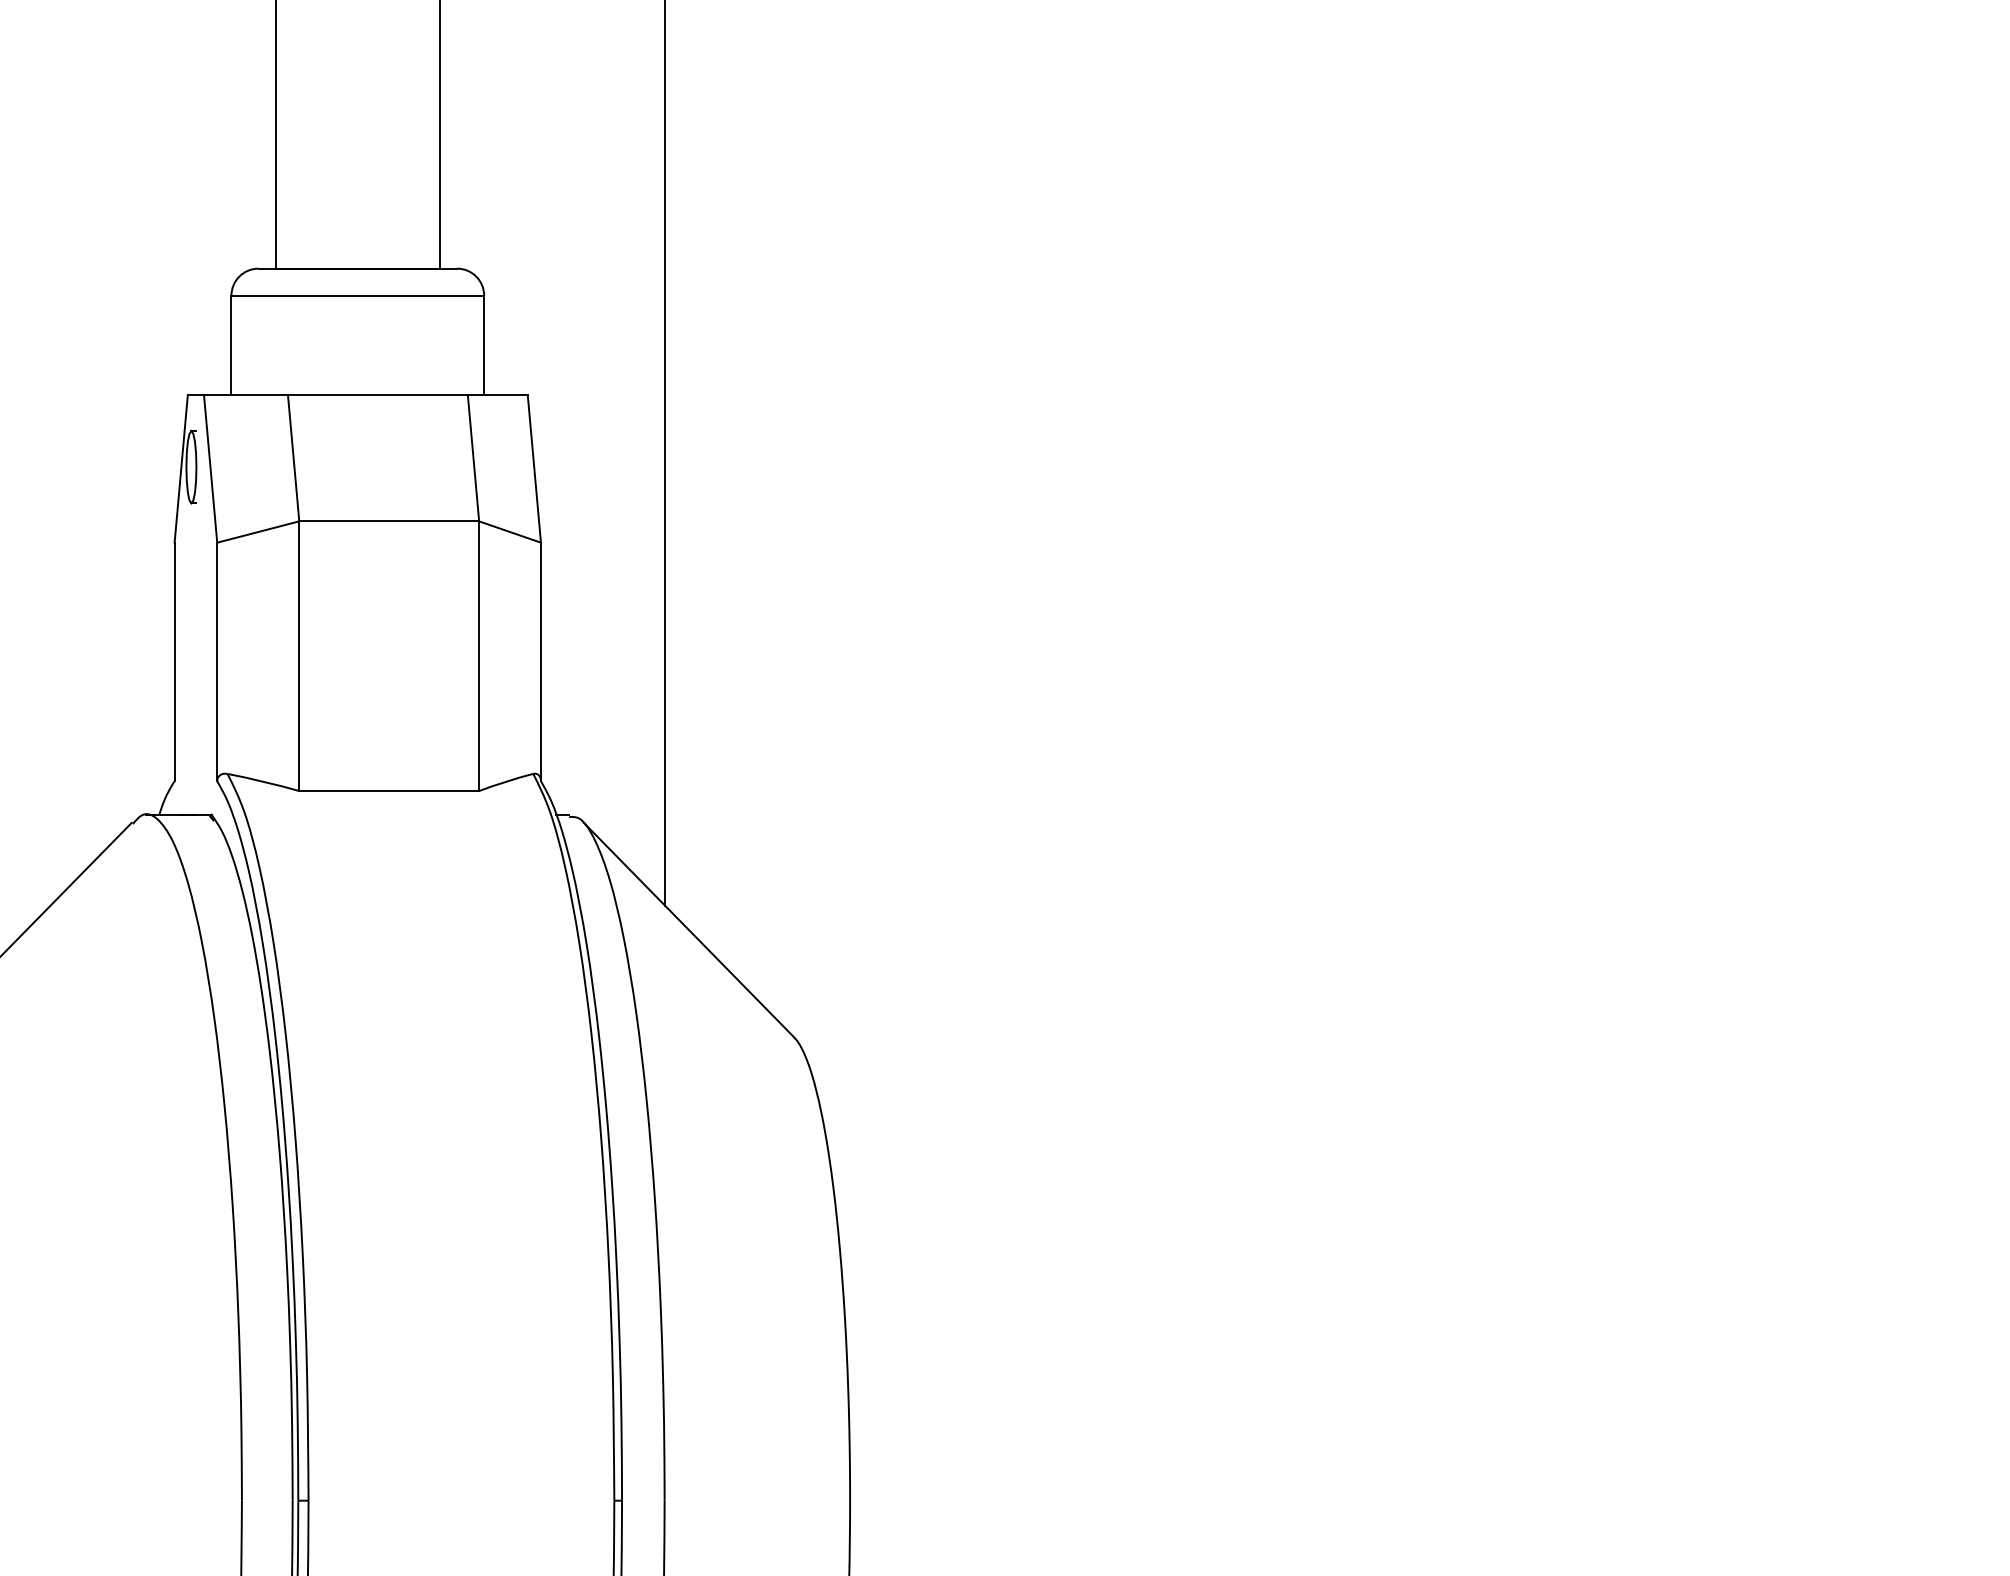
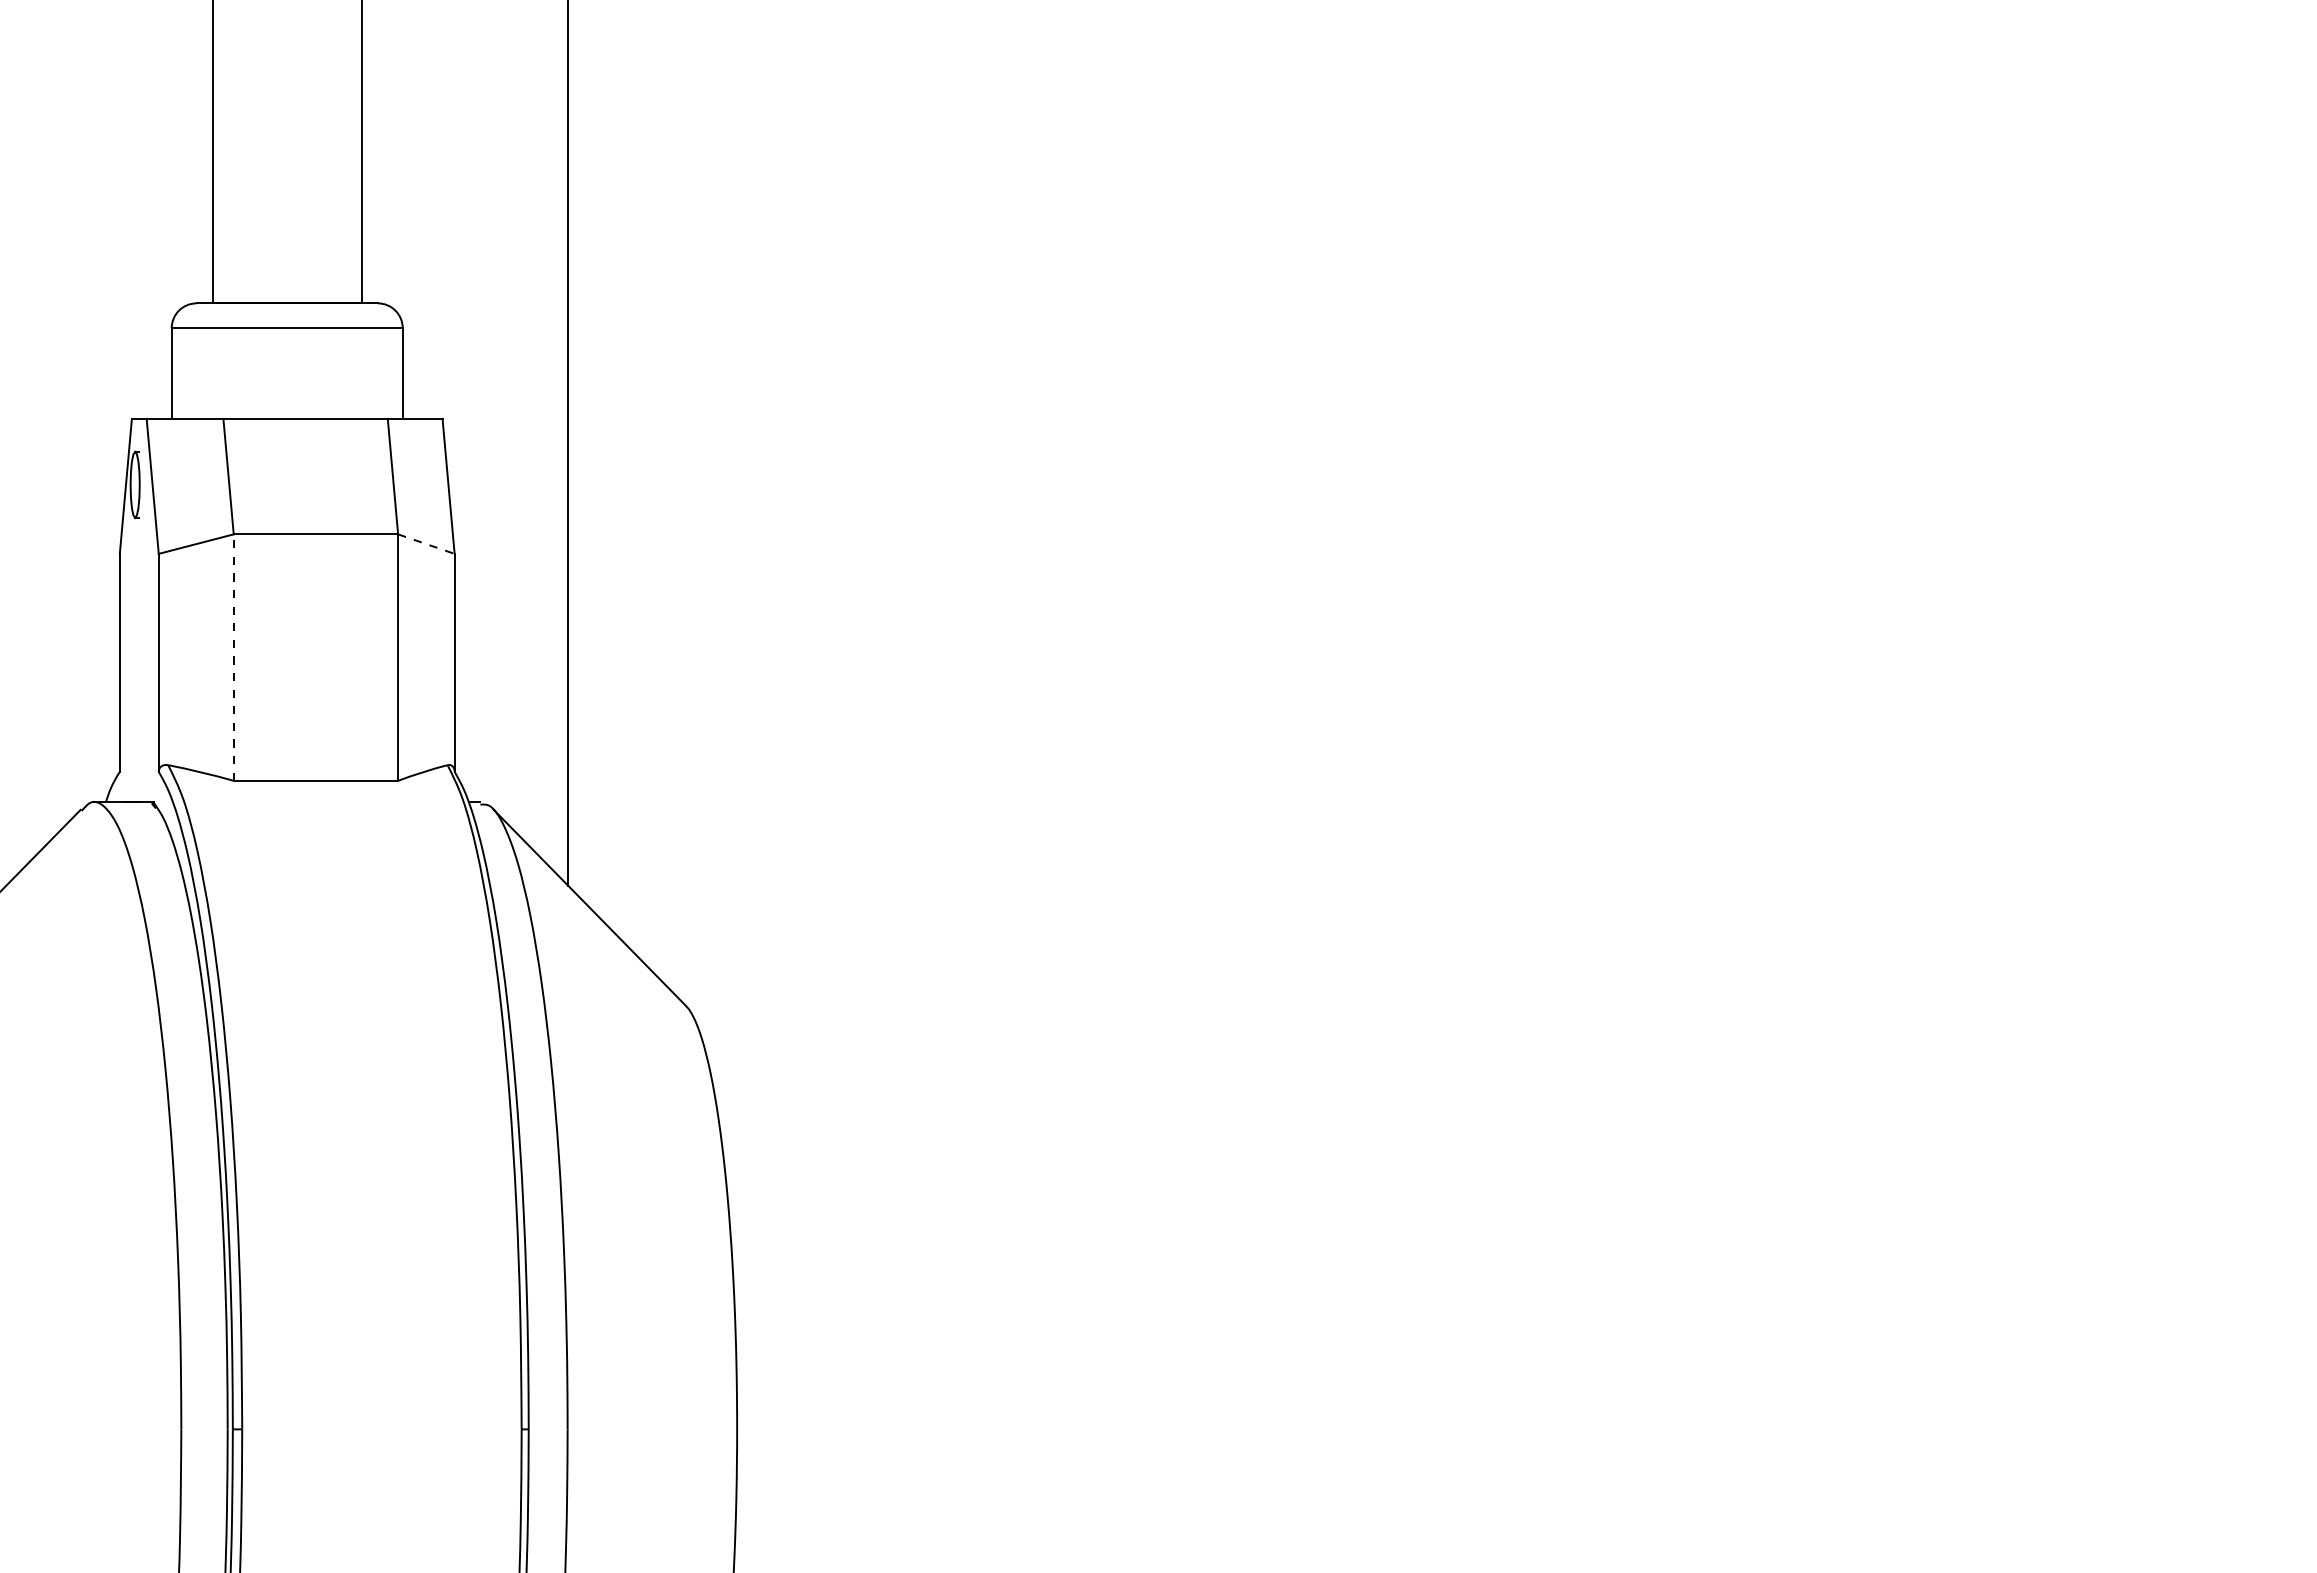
line: (510, 532) -> (426, 544), solid -> dashed
line: (299, 656) -> (233, 657), solid -> dashed

